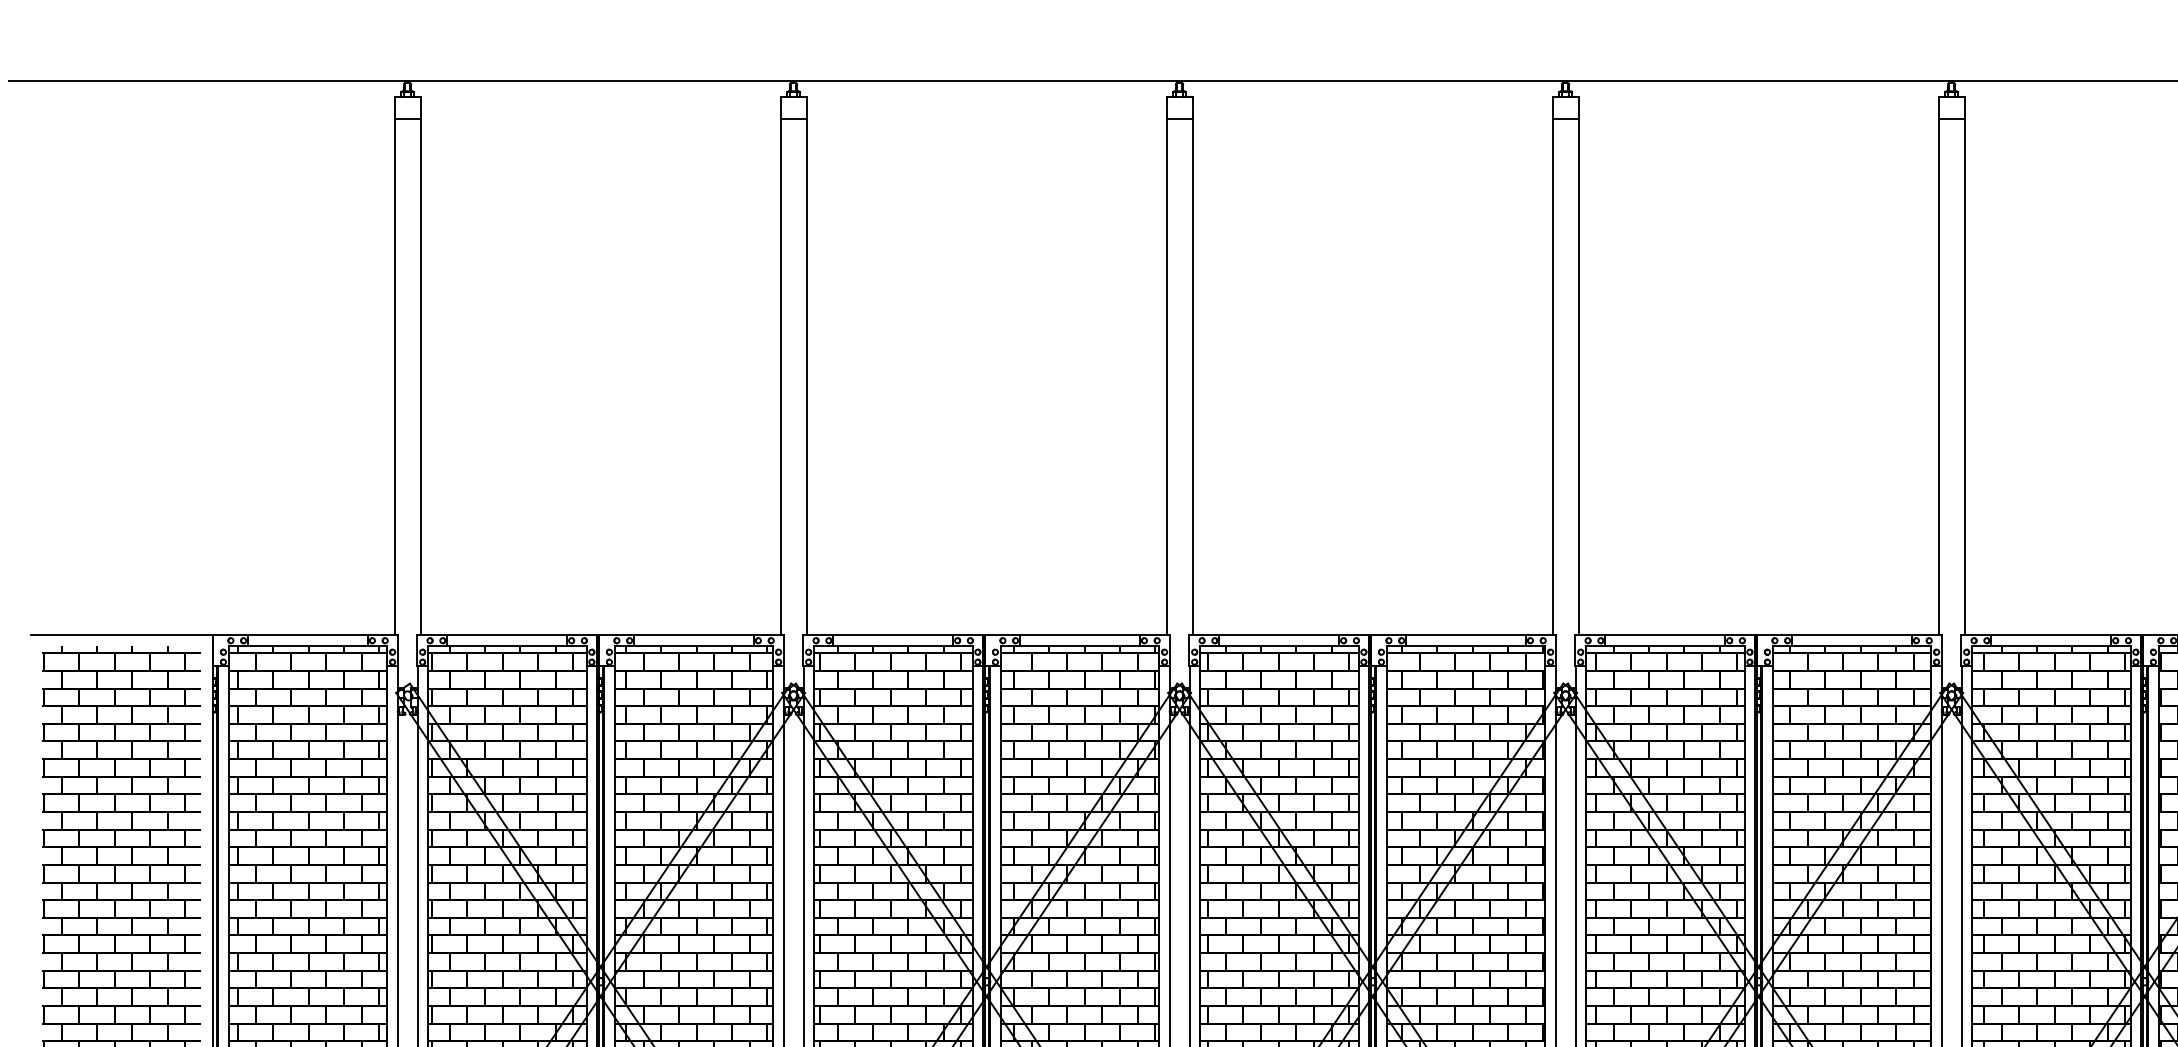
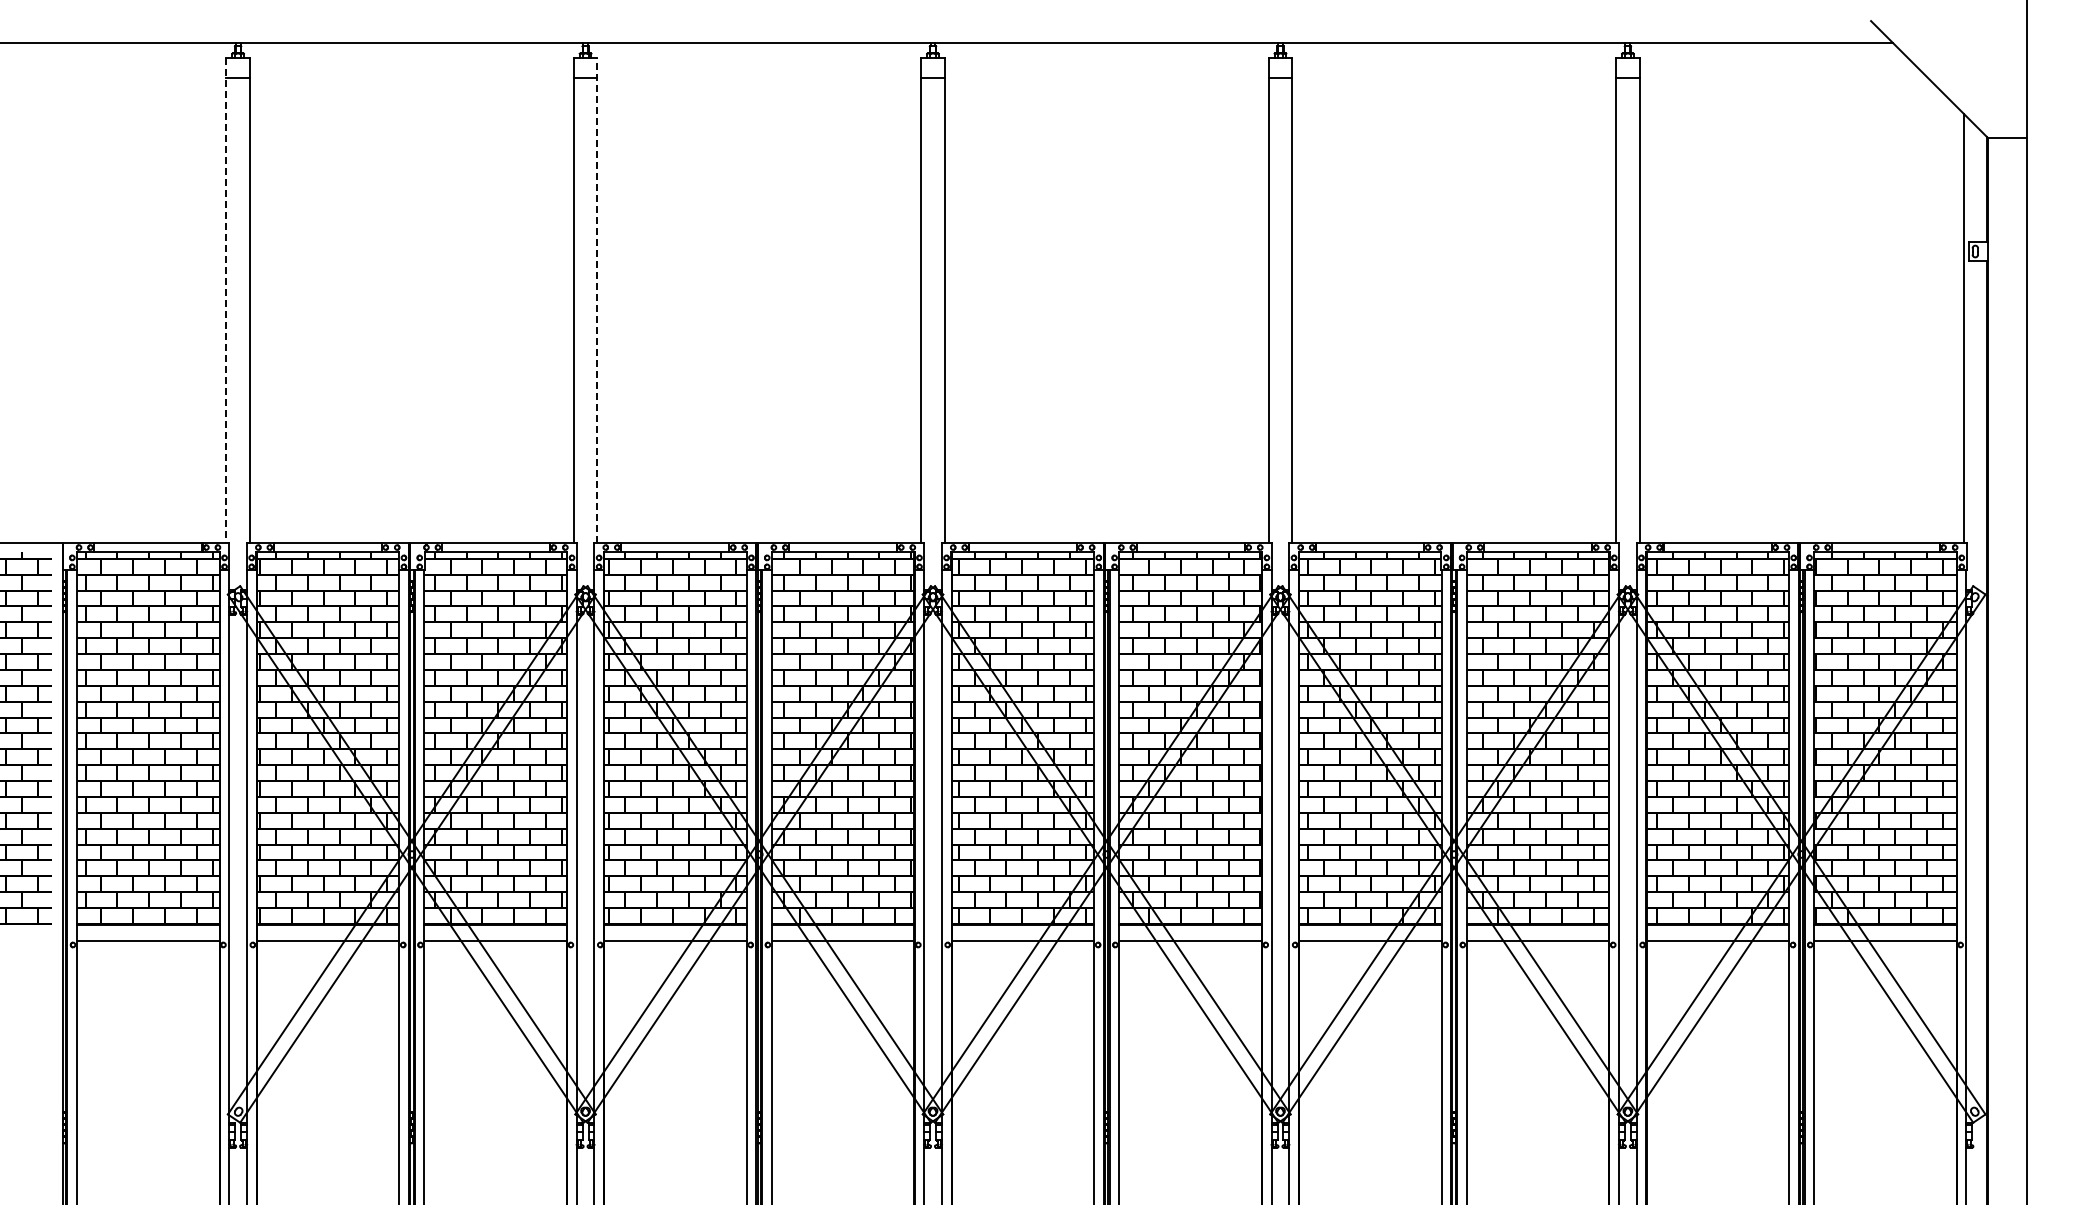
line: (806, 366) -> (597, 300), solid -> dashed
line: (394, 367) -> (226, 301), solid -> dashed

